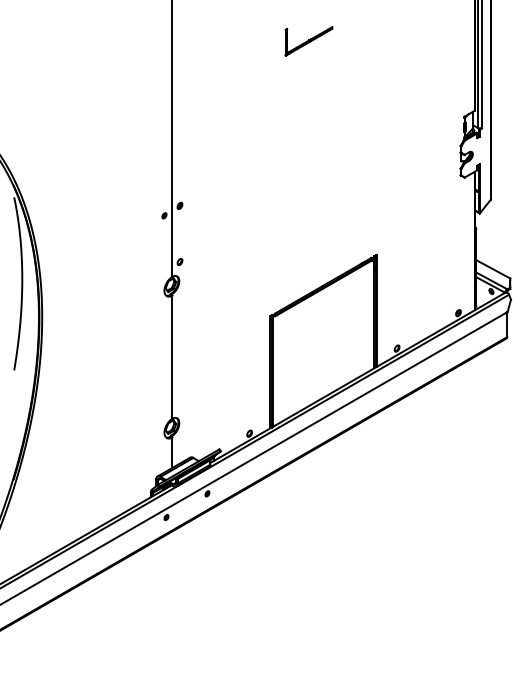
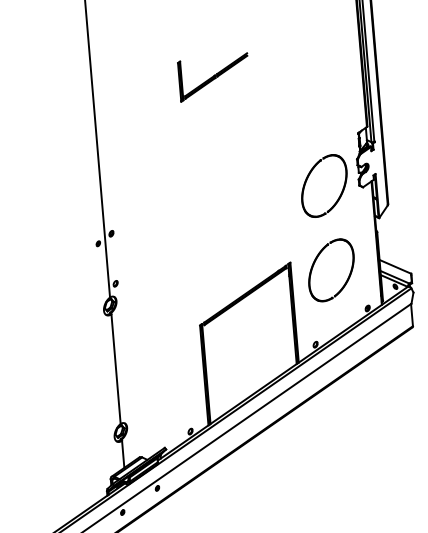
part: (308, 41) -> (213, 77), size x1.67
part: (403, 164) -> (307, 180), added
part: (421, 266) -> (331, 269), added

